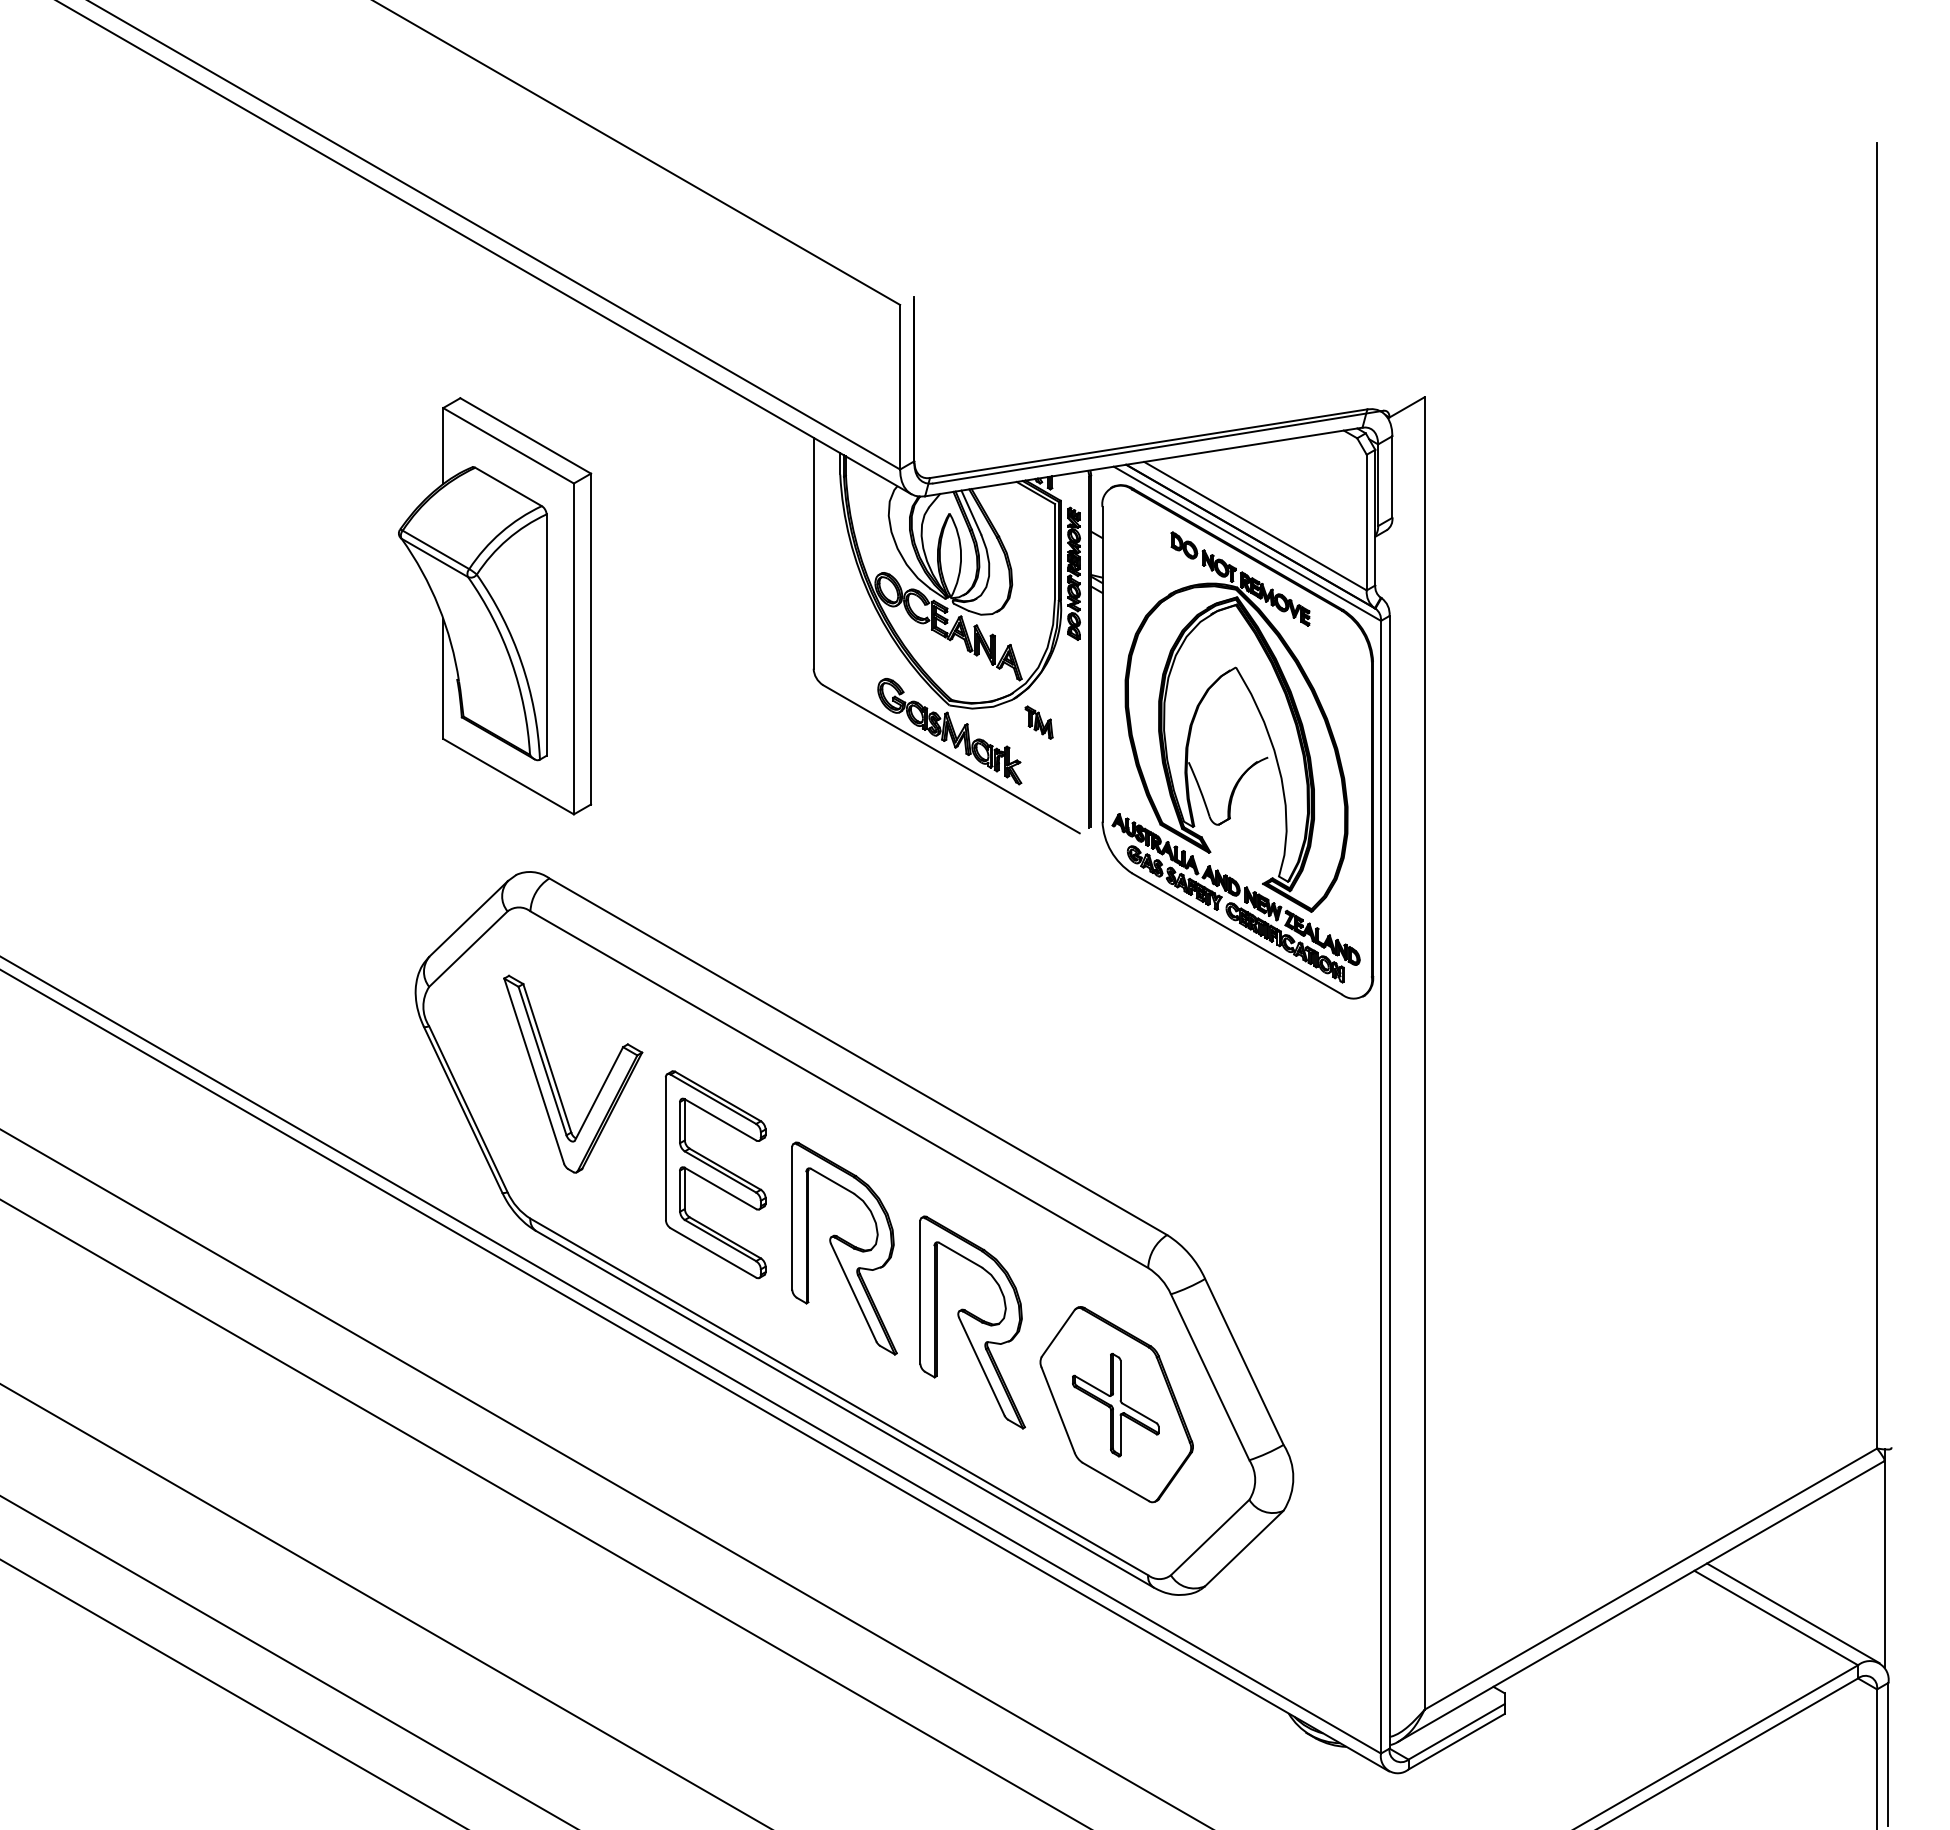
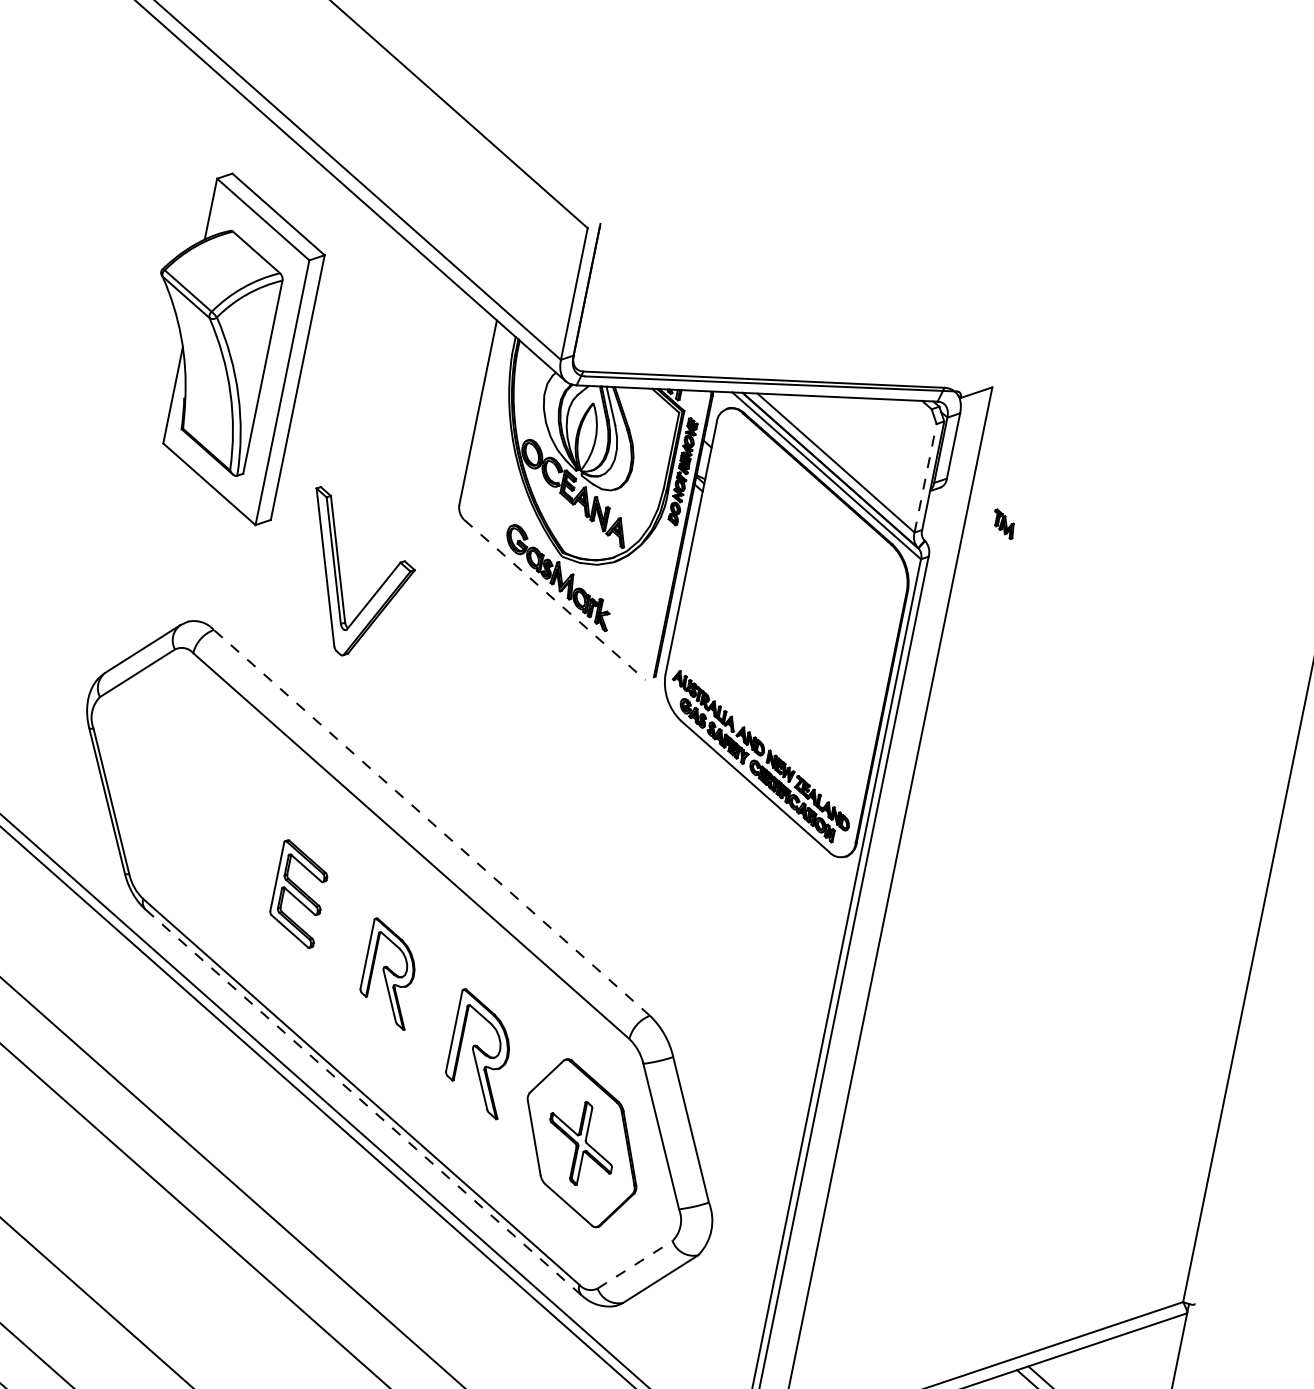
line: (1366, 522) -> (925, 478), solid -> dashed
part: (495, 606) -> (226, 345), moved
part: (1257, 710) -> (807, 610), removed
part: (1038, 722) -> (1003, 524), moved
line: (951, 759) -> (554, 600), solid -> dashed
line: (858, 1056) -> (432, 822), solid -> dashed
part: (555, 1079) -> (341, 577), moved
part: (715, 1174) -> (298, 893), size x0.6
part: (844, 1248) -> (389, 974), size x0.6
part: (972, 1322) -> (480, 1054), size x0.7
line: (844, 1409) -> (363, 1102), solid -> dashed
line: (1210, 1537) -> (635, 1264), solid -> dashed

